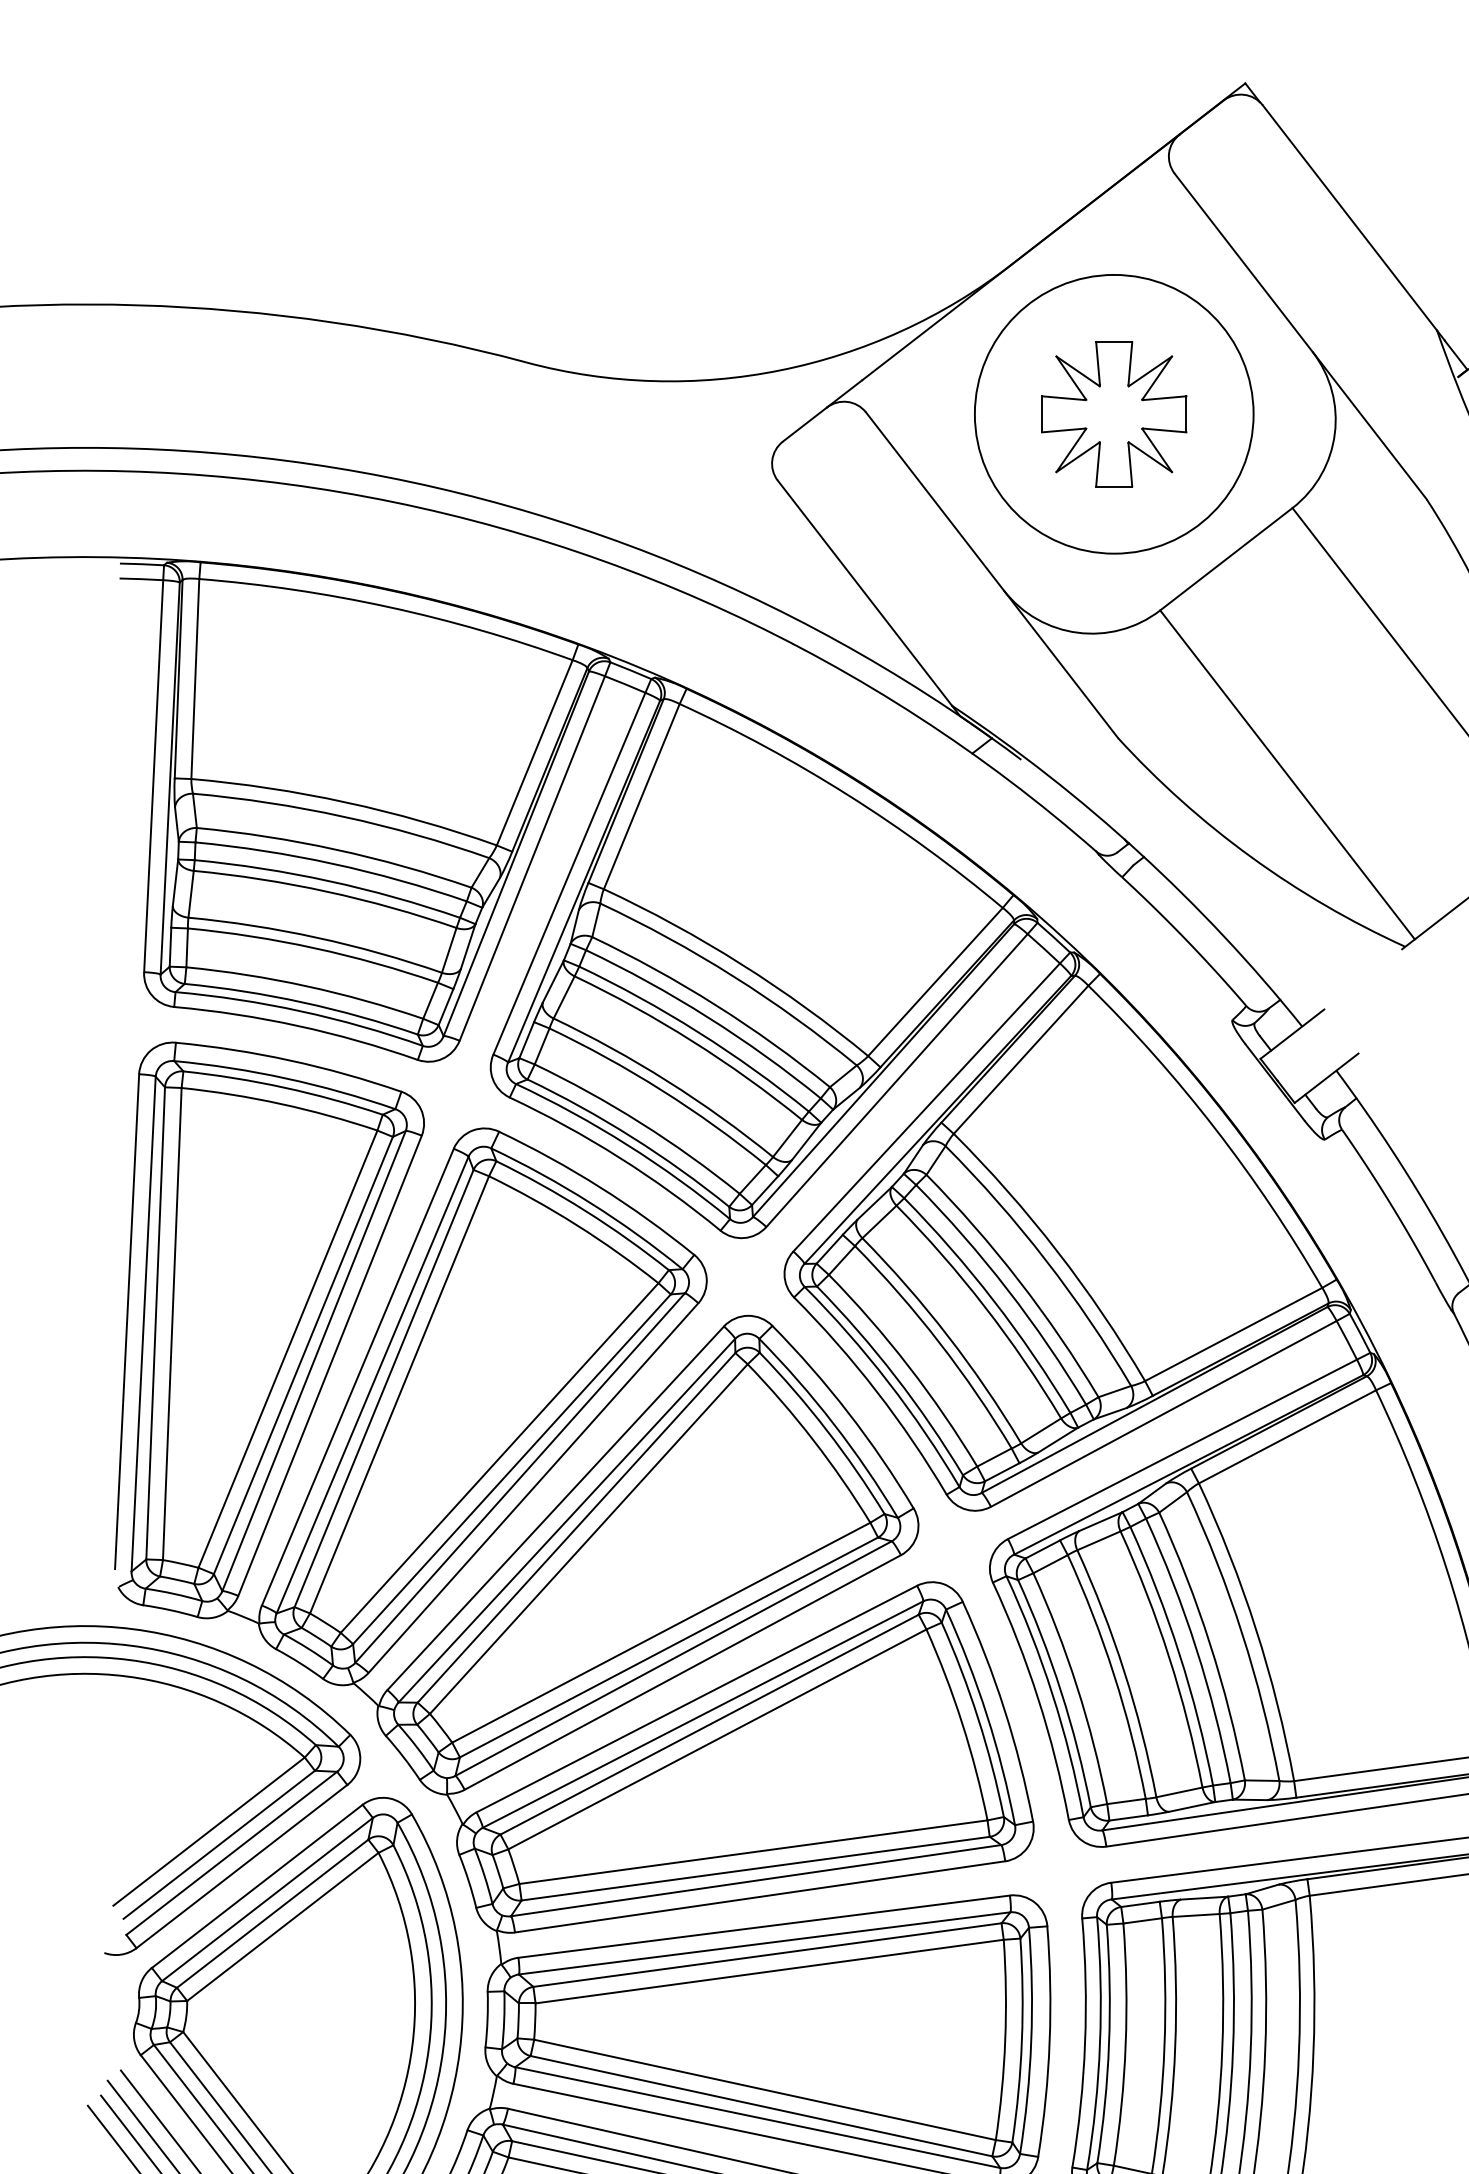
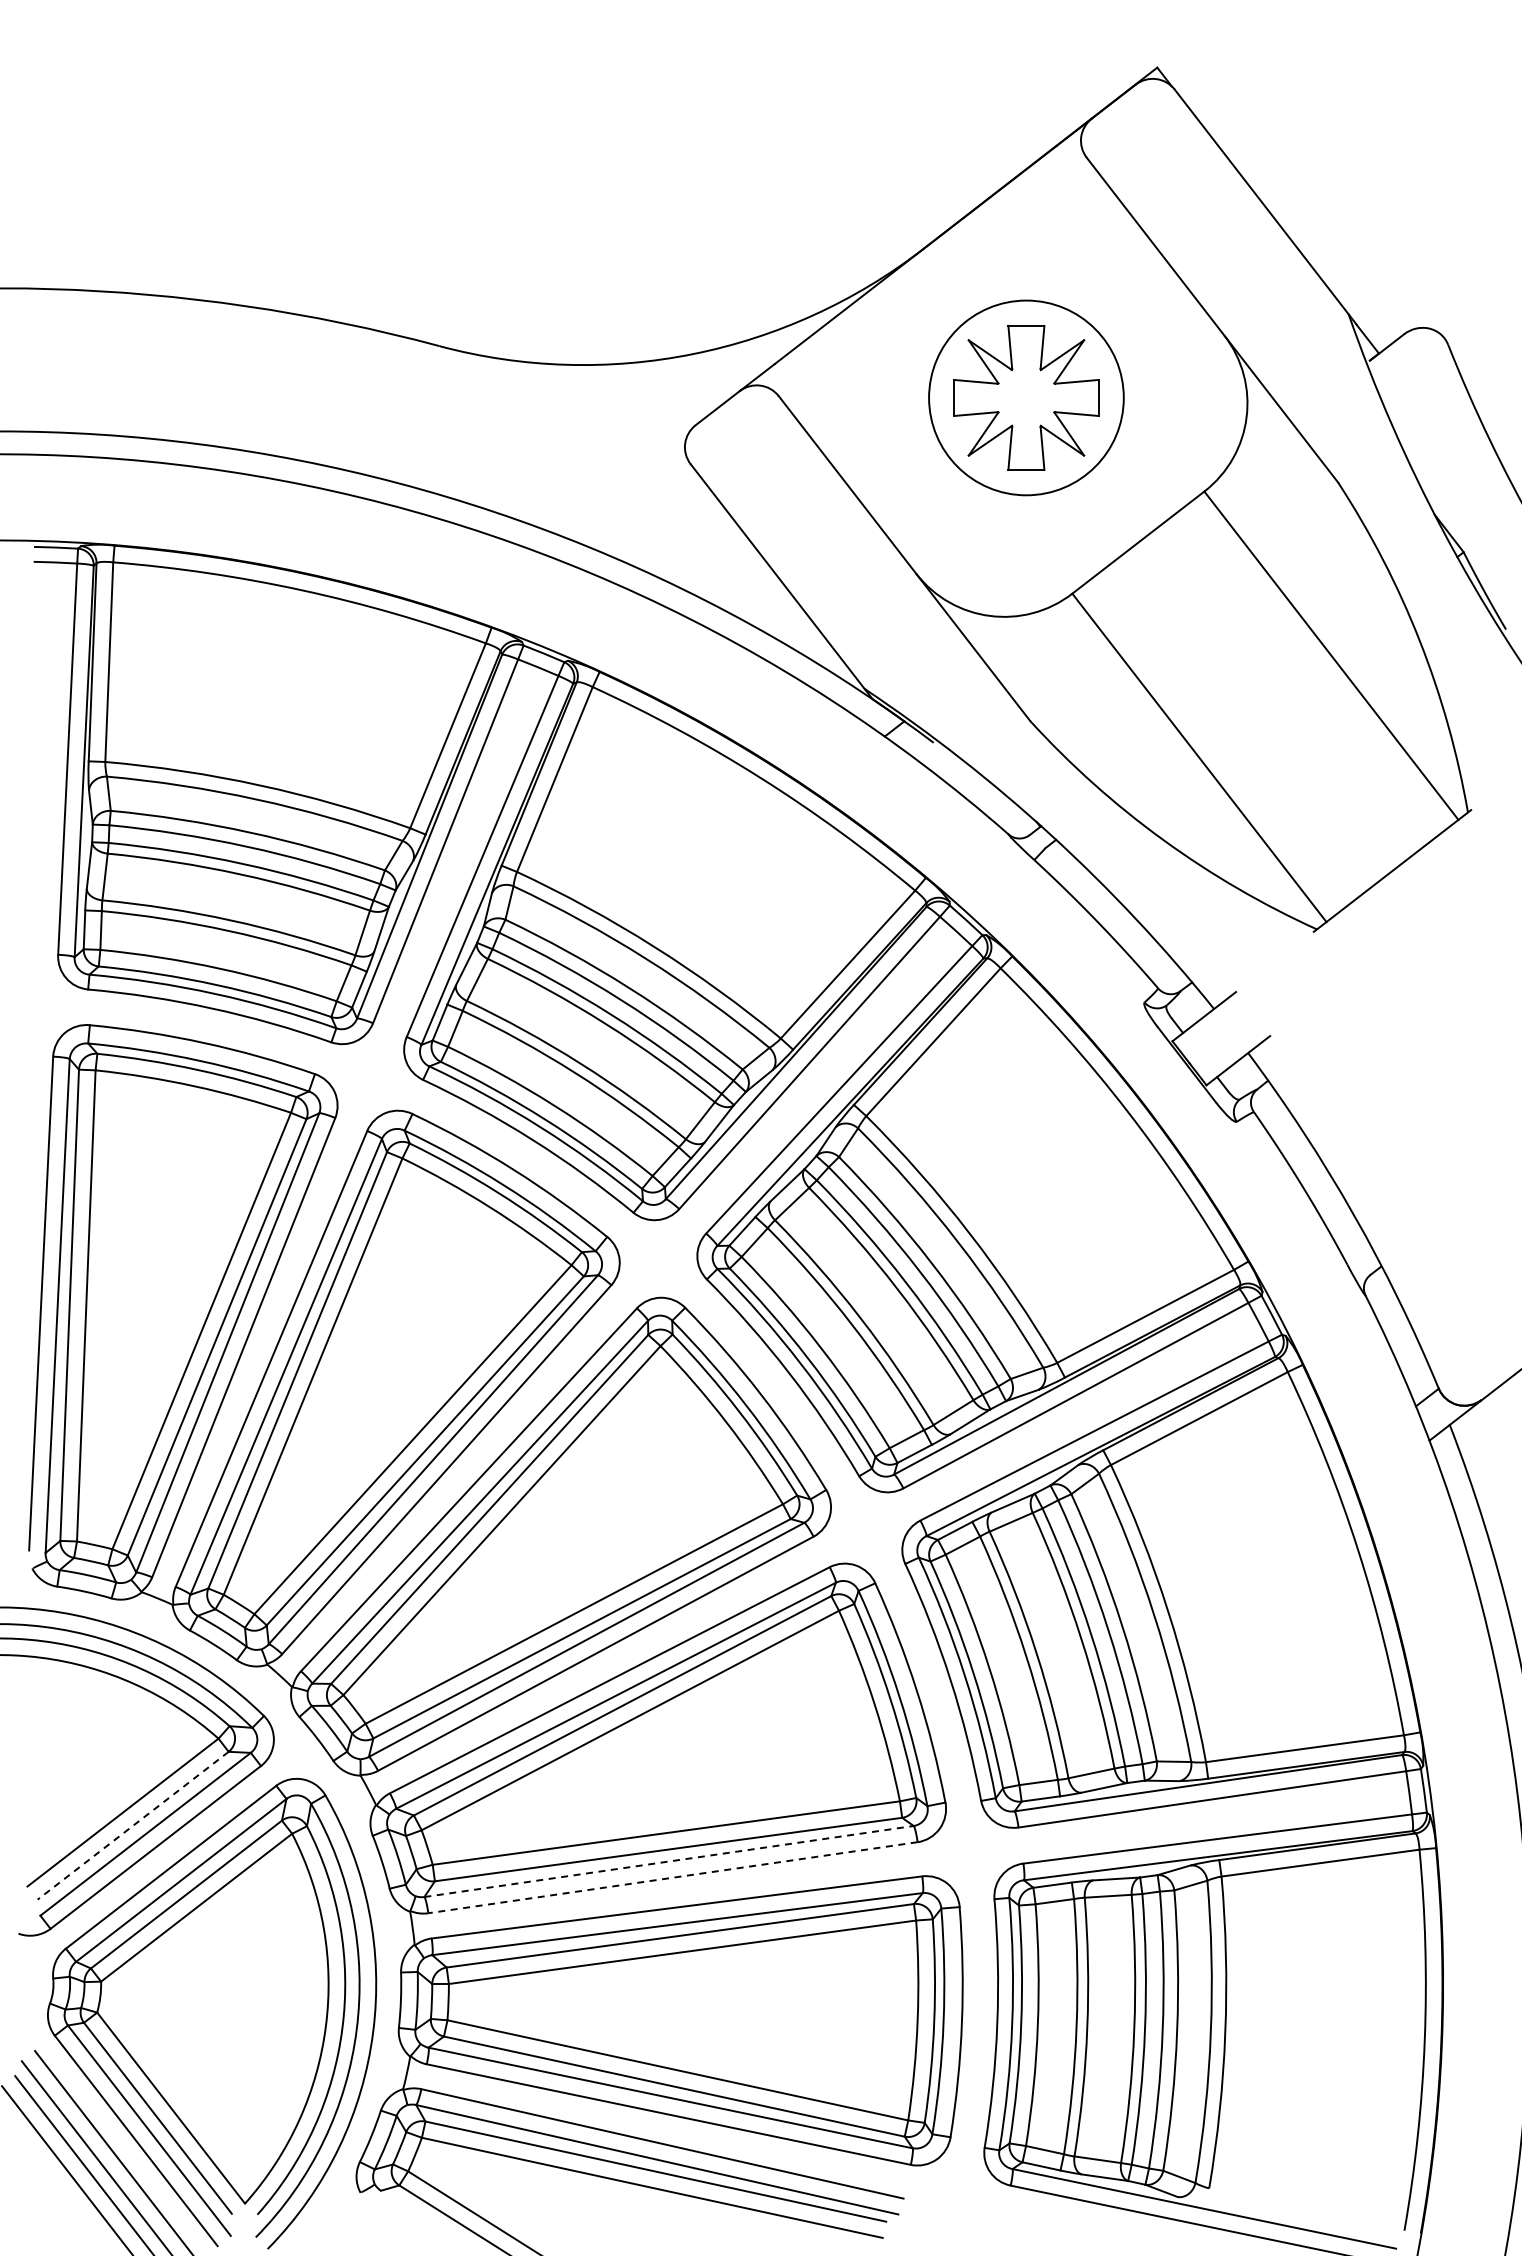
circle: (1114, 413) -> (1026, 397), size x0.7
line: (219, 1844) -> (133, 1825), solid -> dashed
line: (756, 1880) -> (669, 1861), solid -> dashed
line: (759, 1896) -> (672, 1877), solid -> dashed

